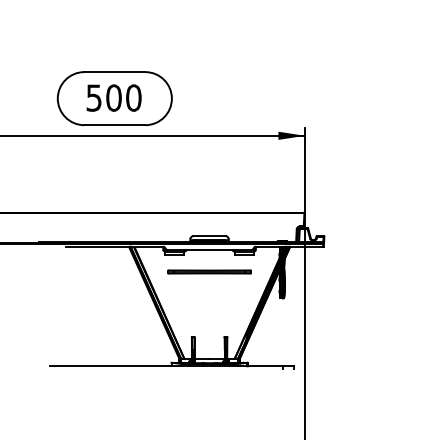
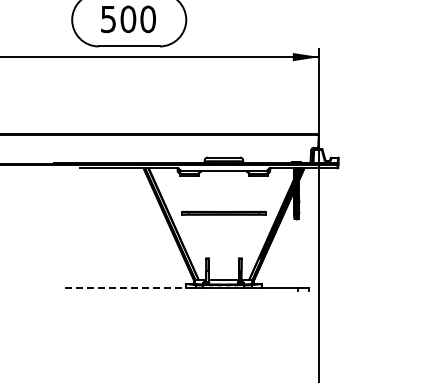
part: (209, 271) -> (223, 212), moved
line: (114, 366) -> (128, 287), solid -> dashed

